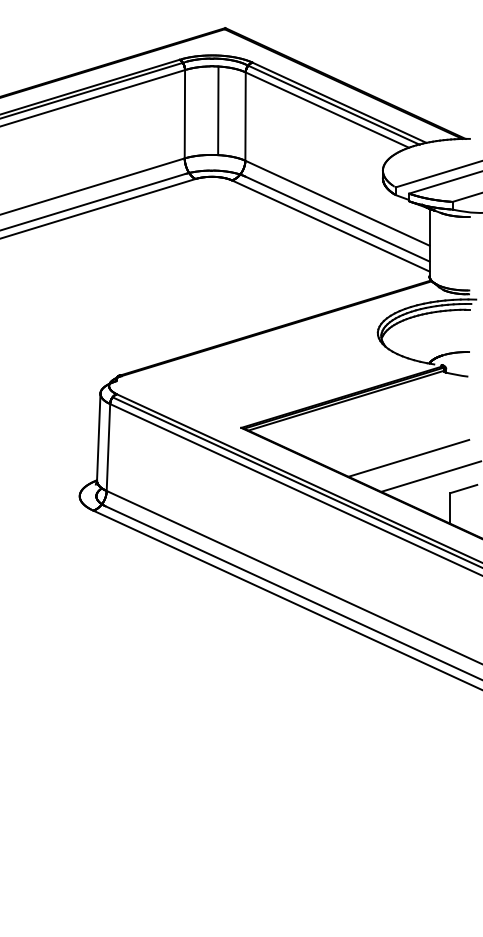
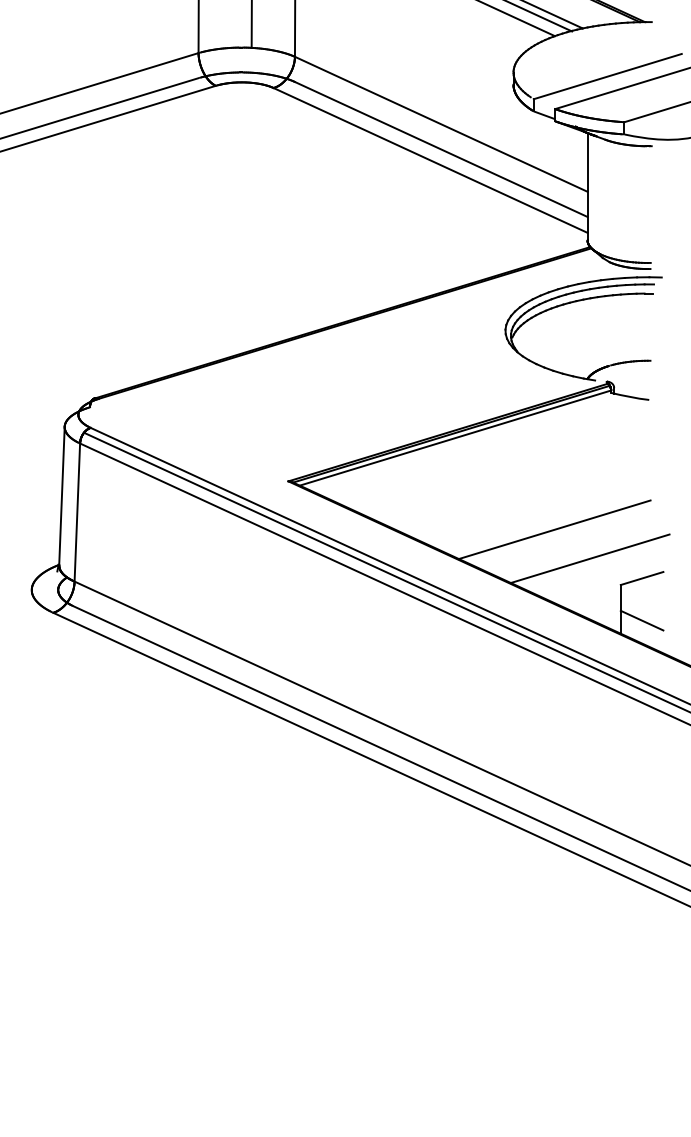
line: (463, 515) -> (641, 620), added

